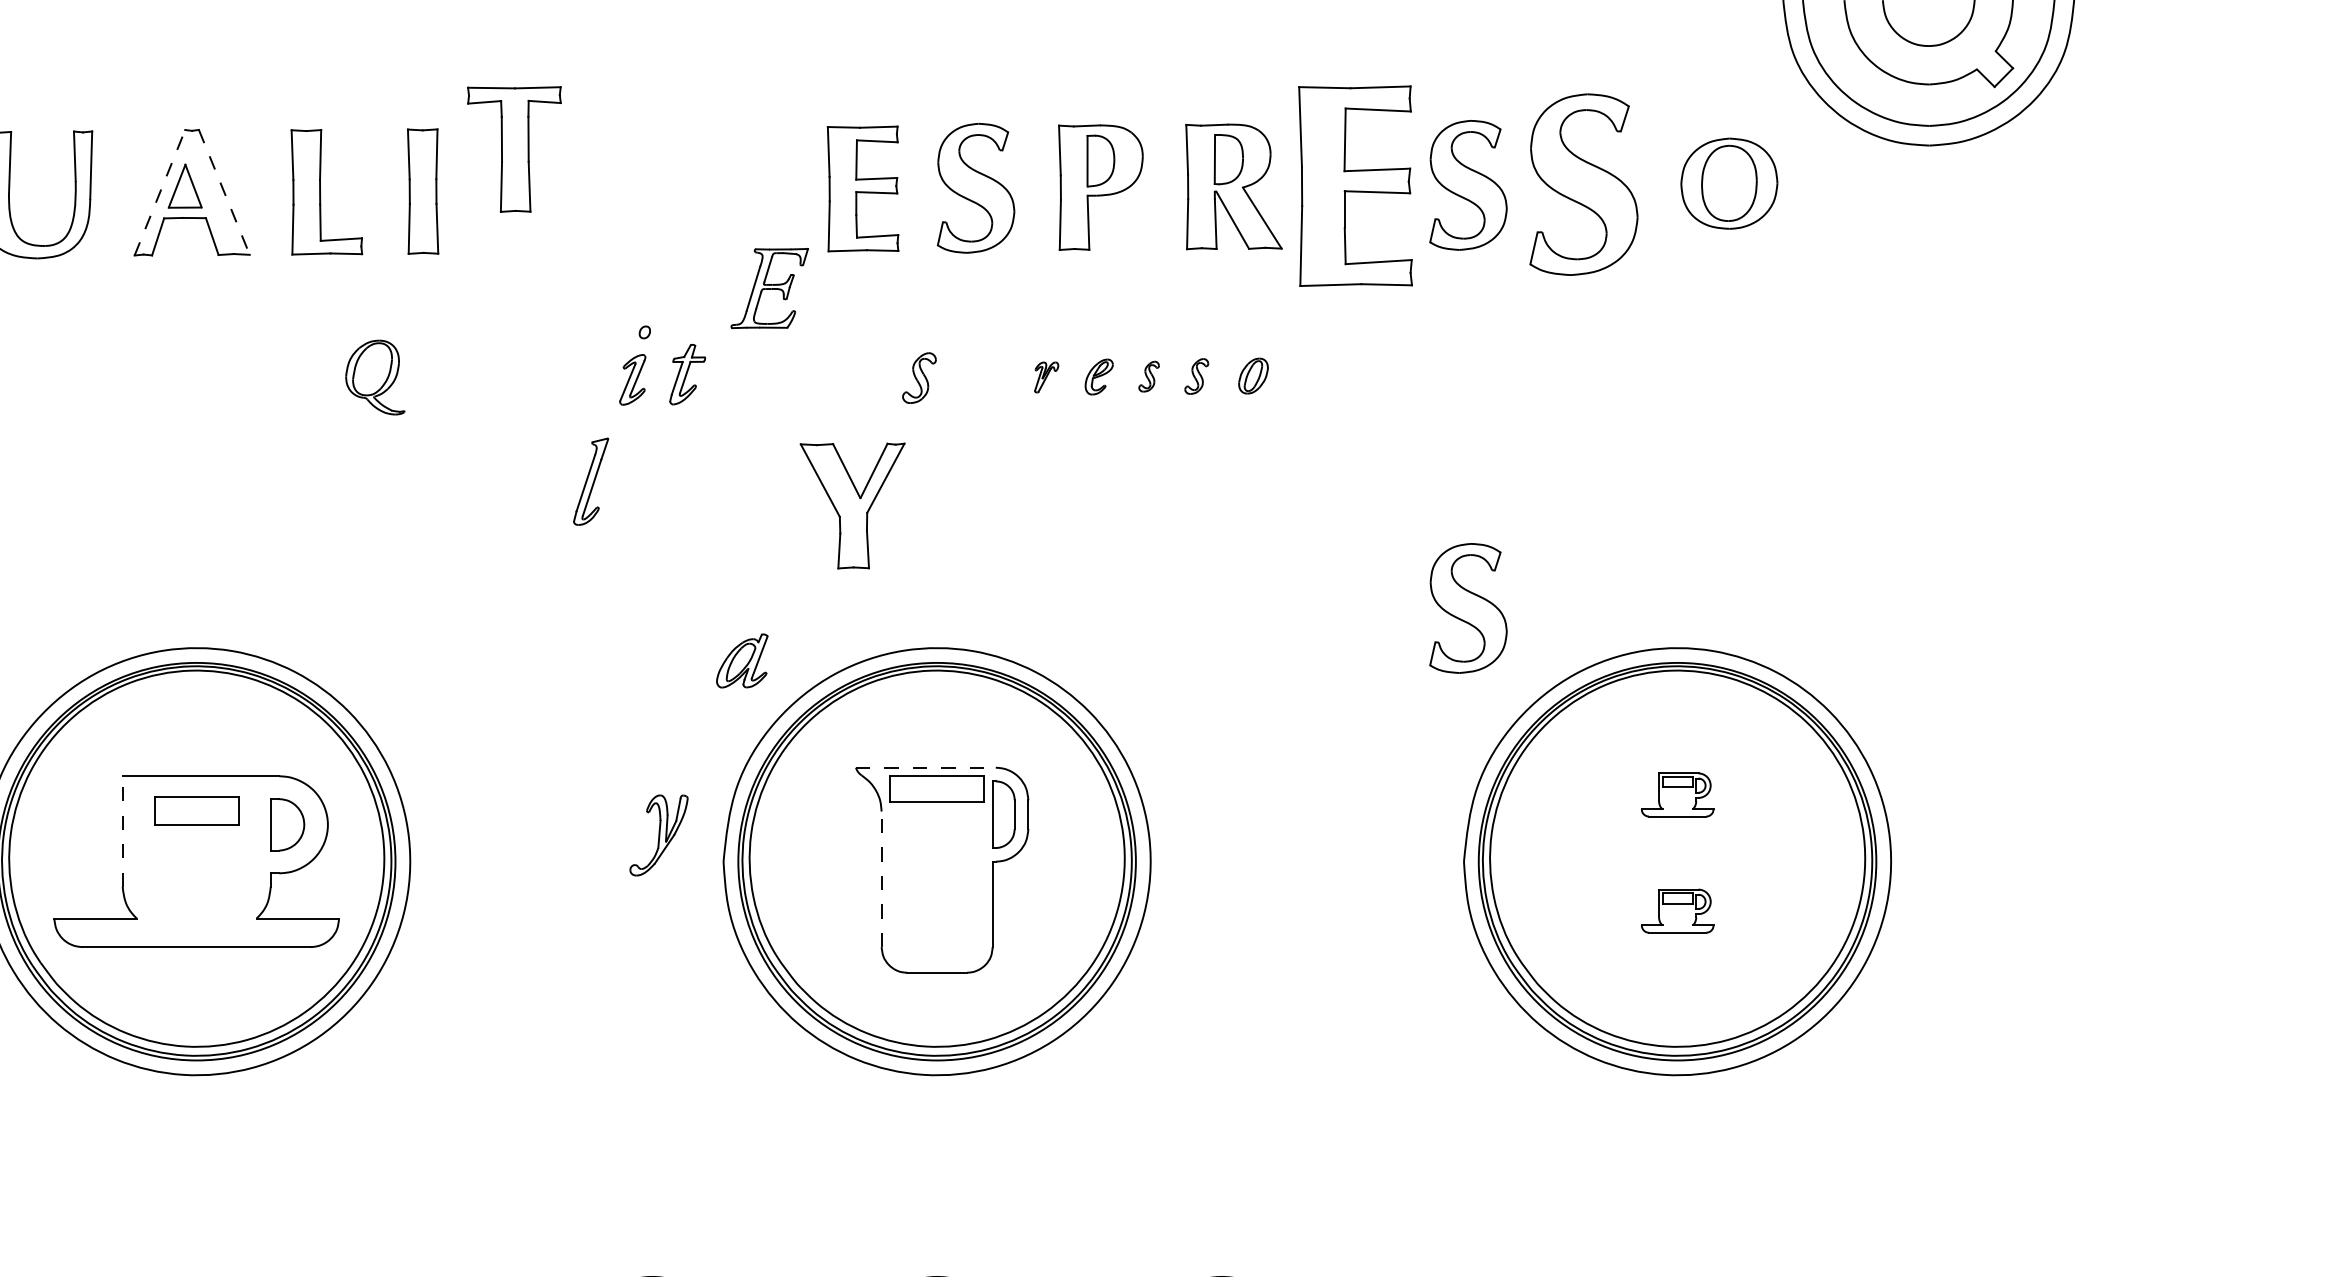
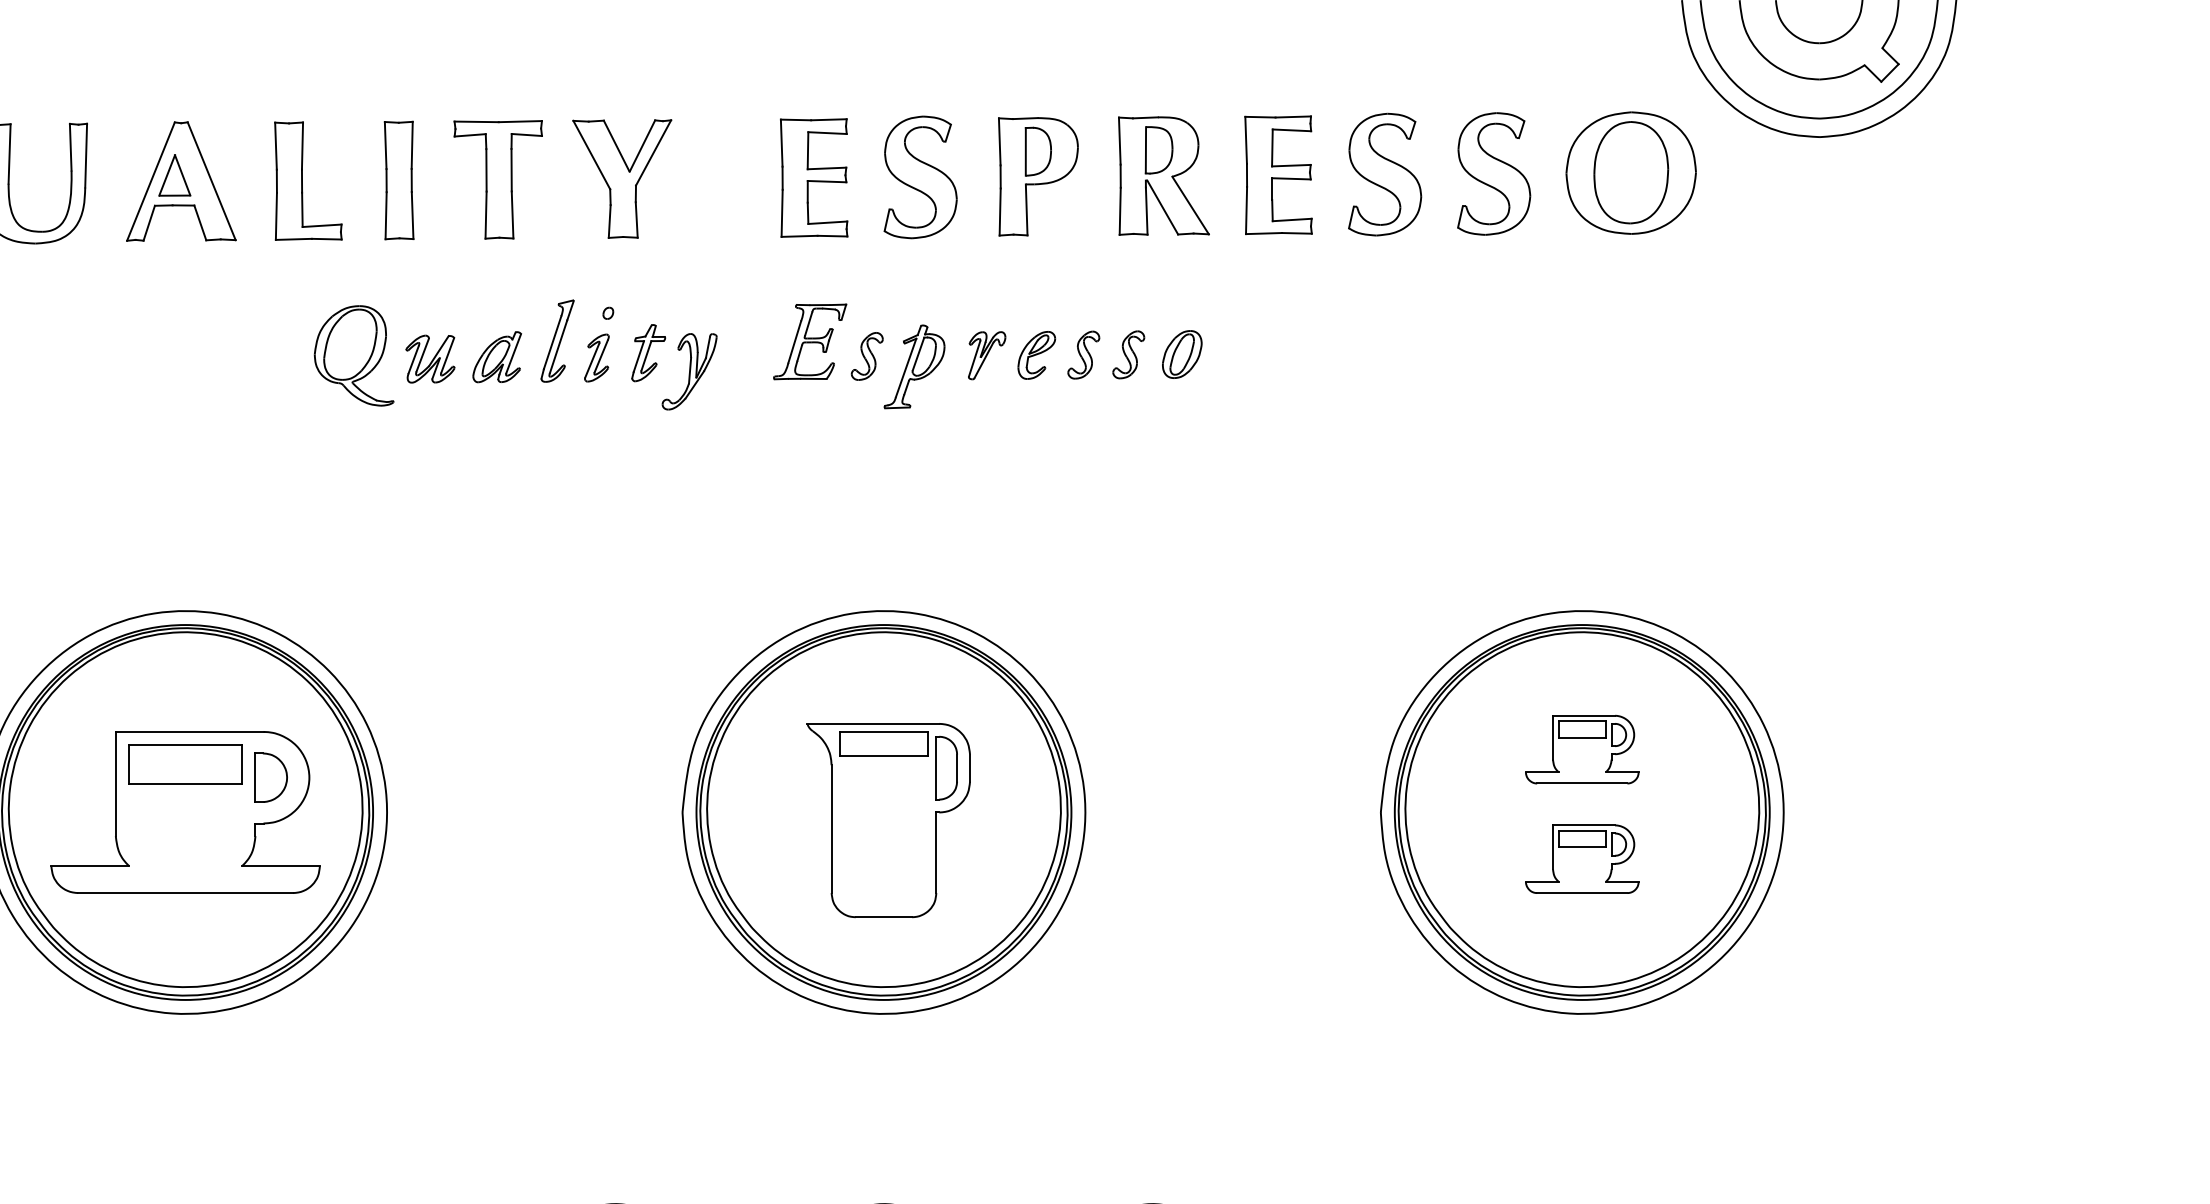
part: (513, 149) -> (497, 179), moved
part: (1728, 183) -> (1630, 172), size x1.43
part: (1584, 184) -> (1494, 173), size x0.71
part: (1355, 185) -> (1278, 174), size x0.62
line: (159, 192) -> (150, 181), dashed -> solid
line: (224, 192) -> (211, 181), dashed -> solid
part: (770, 288) -> (810, 341), moved
part: (1148, 376) -> (1083, 354), size x1.67
part: (1196, 376) -> (1128, 354), size x1.43
part: (1253, 376) -> (1182, 354), size x1.43
part: (374, 377) -> (353, 355), size x1.43
part: (1046, 377) -> (987, 355), size x1.67
part: (1098, 377) -> (1036, 355), size x1.43
part: (456, 380) -> (430, 358), added
part: (969, 388) -> (914, 366), added
part: (590, 481) -> (557, 340), moved
part: (852, 505) -> (622, 178), moved
part: (1468, 608) -> (1385, 573), removed
part: (741, 661) -> (496, 357), moved
line: (926, 767) -> (873, 723), dashed -> solid
part: (1677, 794) -> (1582, 749), size x1.67
part: (196, 810) -> (185, 764), size x1.43
line: (122, 830) -> (115, 783), dashed -> solid
part: (658, 835) -> (689, 371), moved
line: (881, 879) -> (831, 829), dashed -> solid
part: (1677, 910) -> (1582, 858), size x1.67

